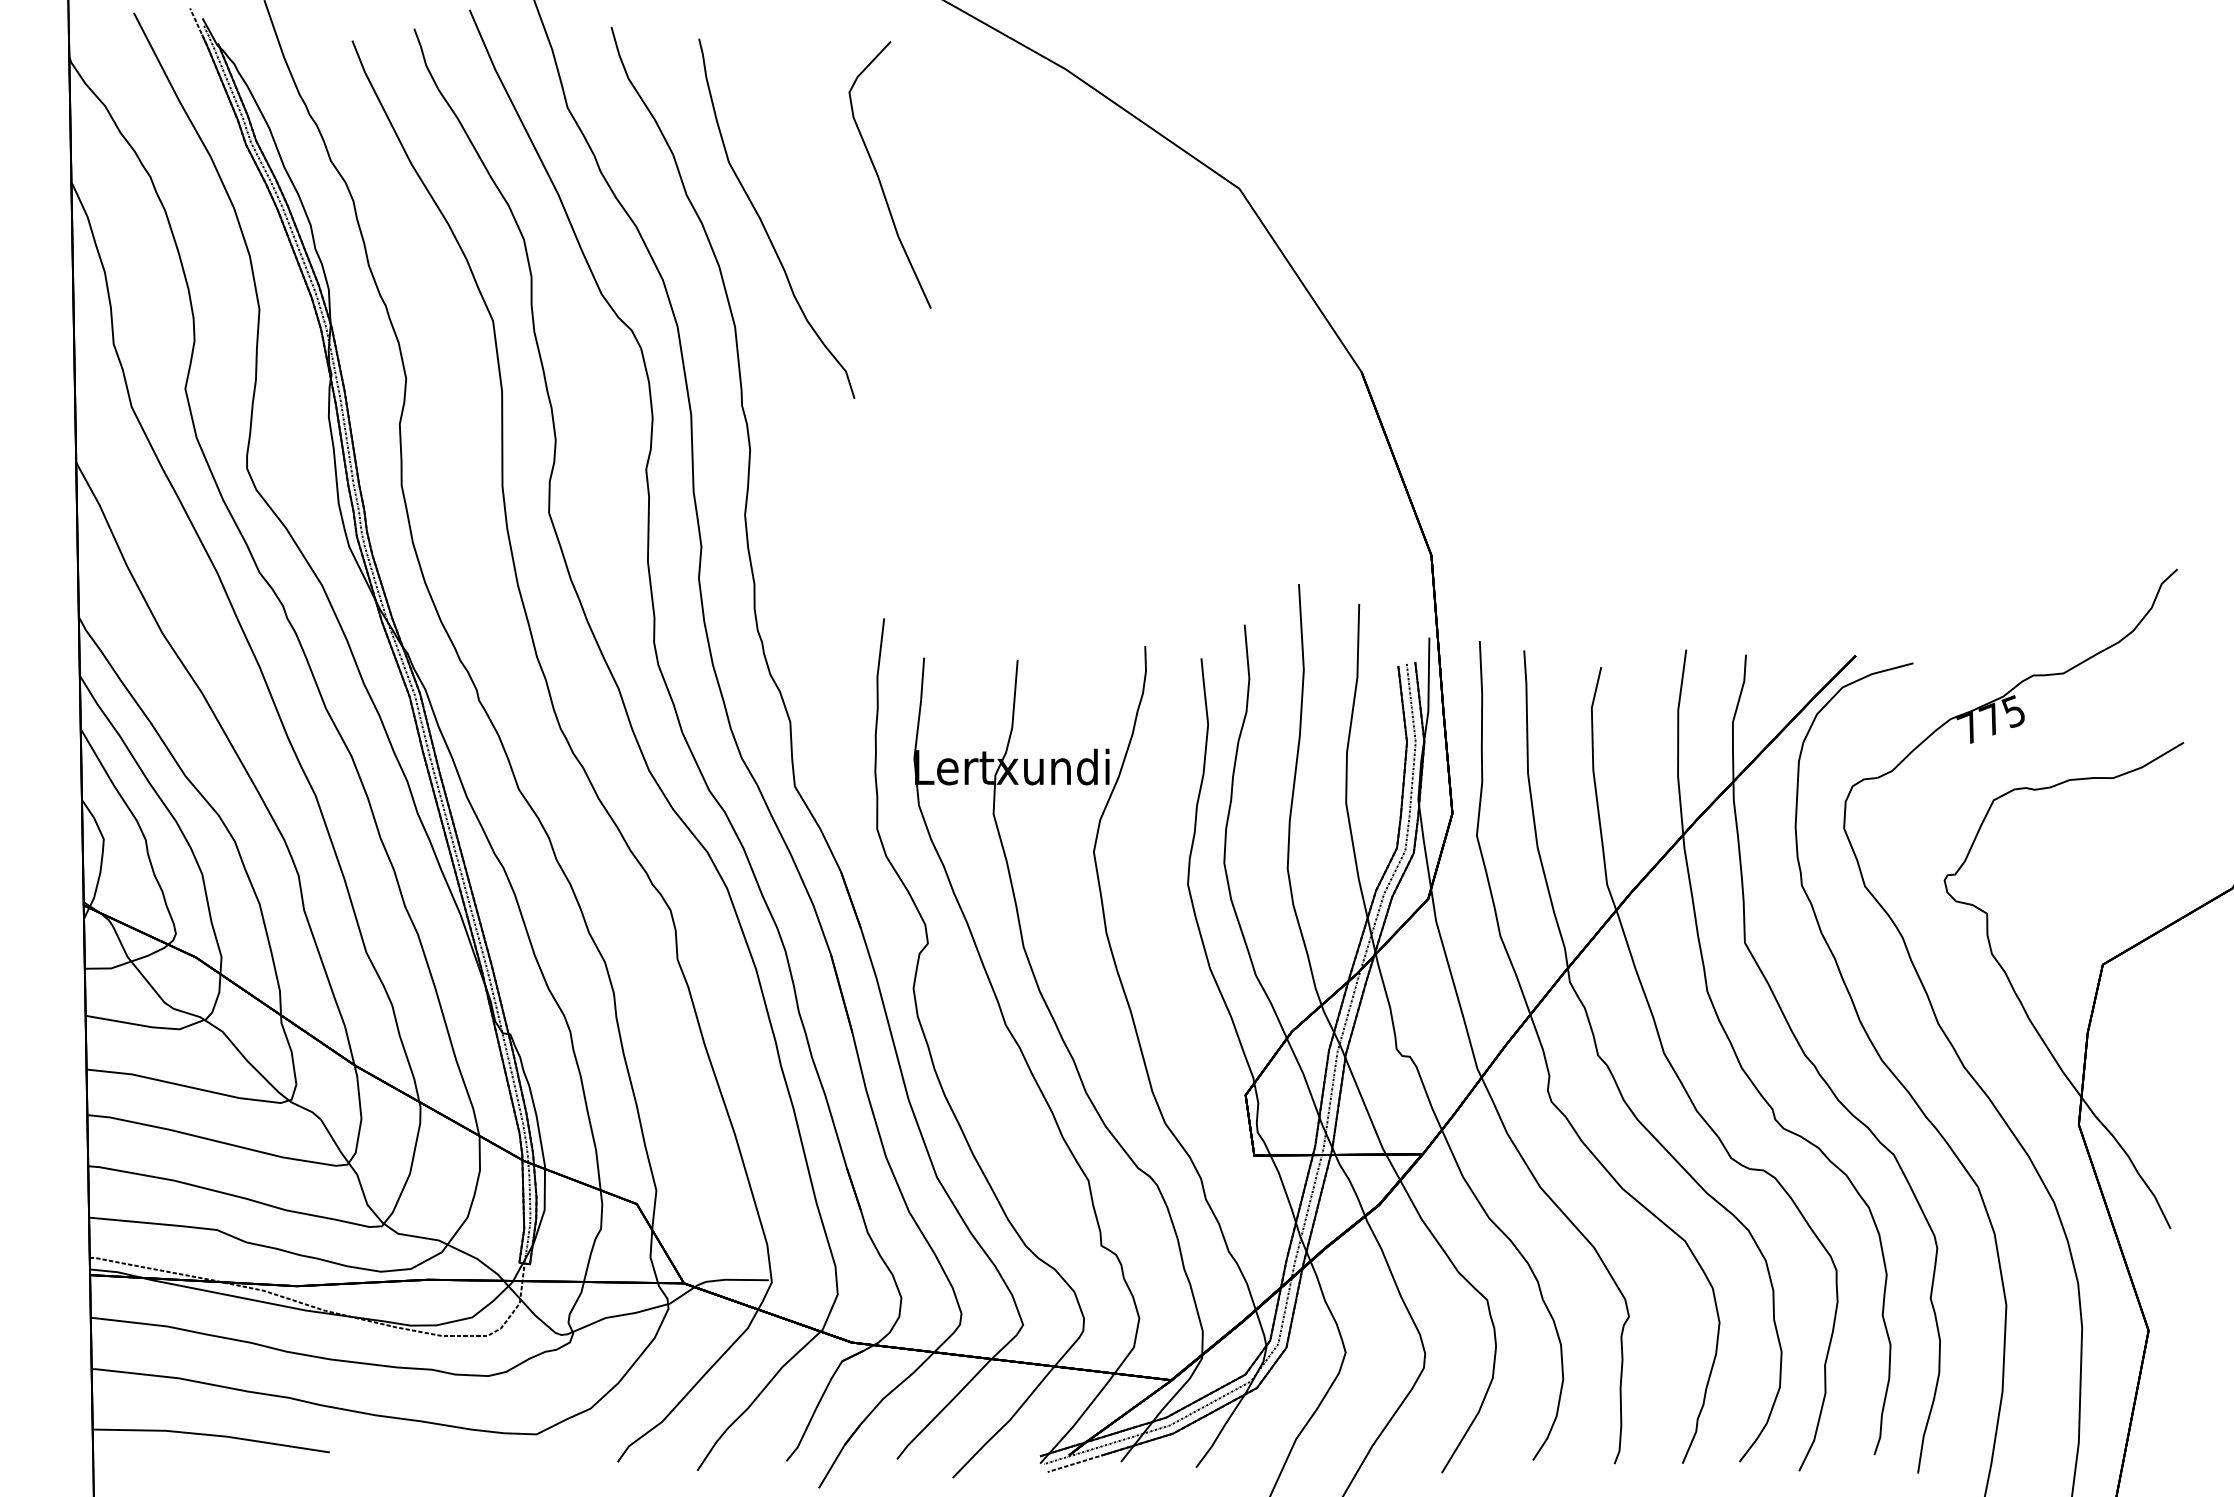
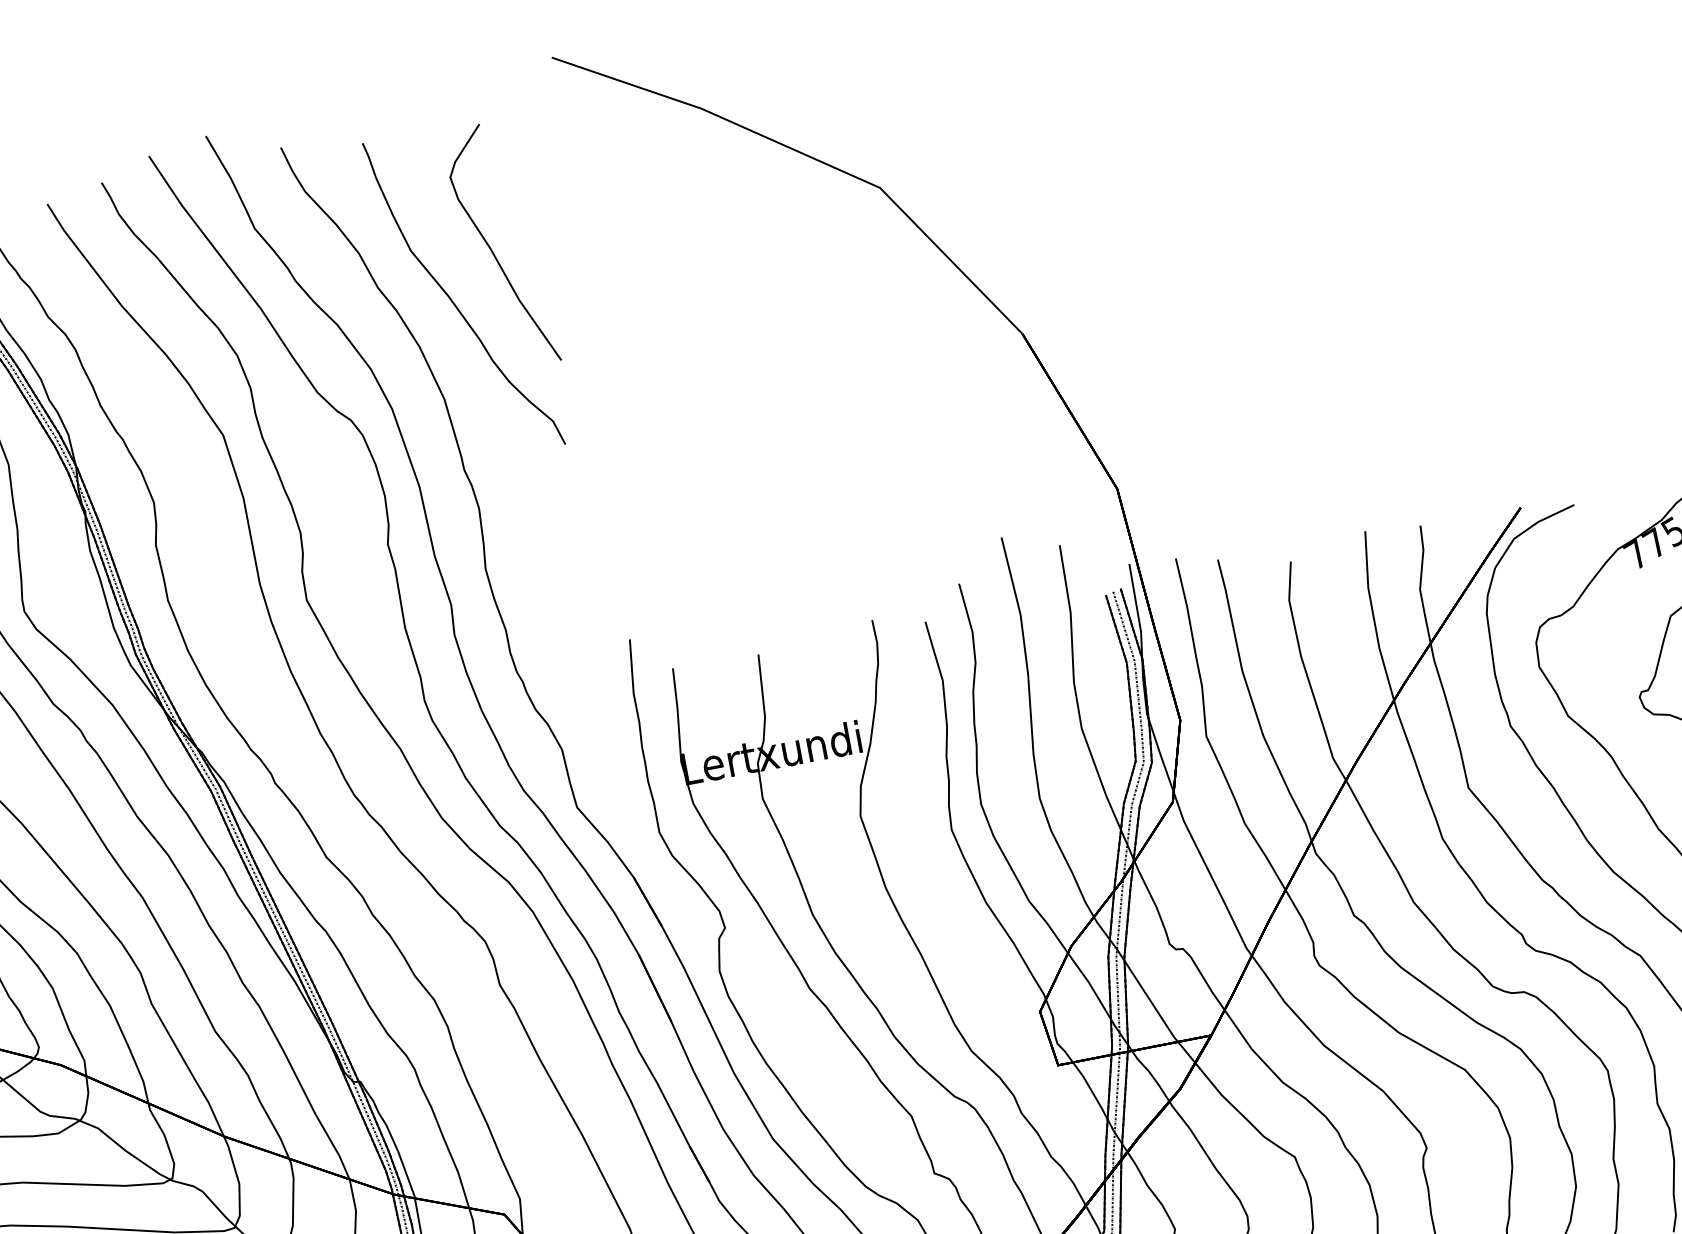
part: (879, 177) -> (492, 249), moved

